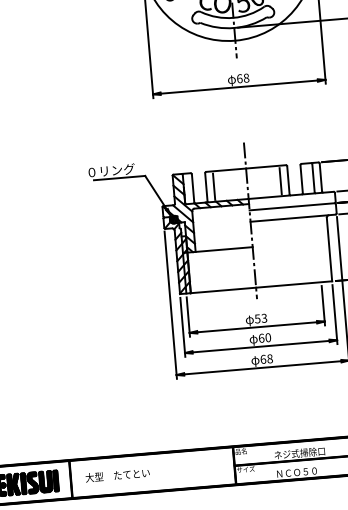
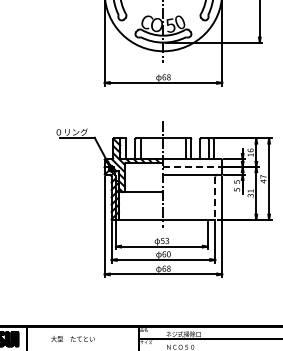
line: (292, 207) -> (192, 167), solid -> dashed
line: (329, 250) -> (215, 198), solid -> dashed
text: (116, 474) -> (72, 338), moved

